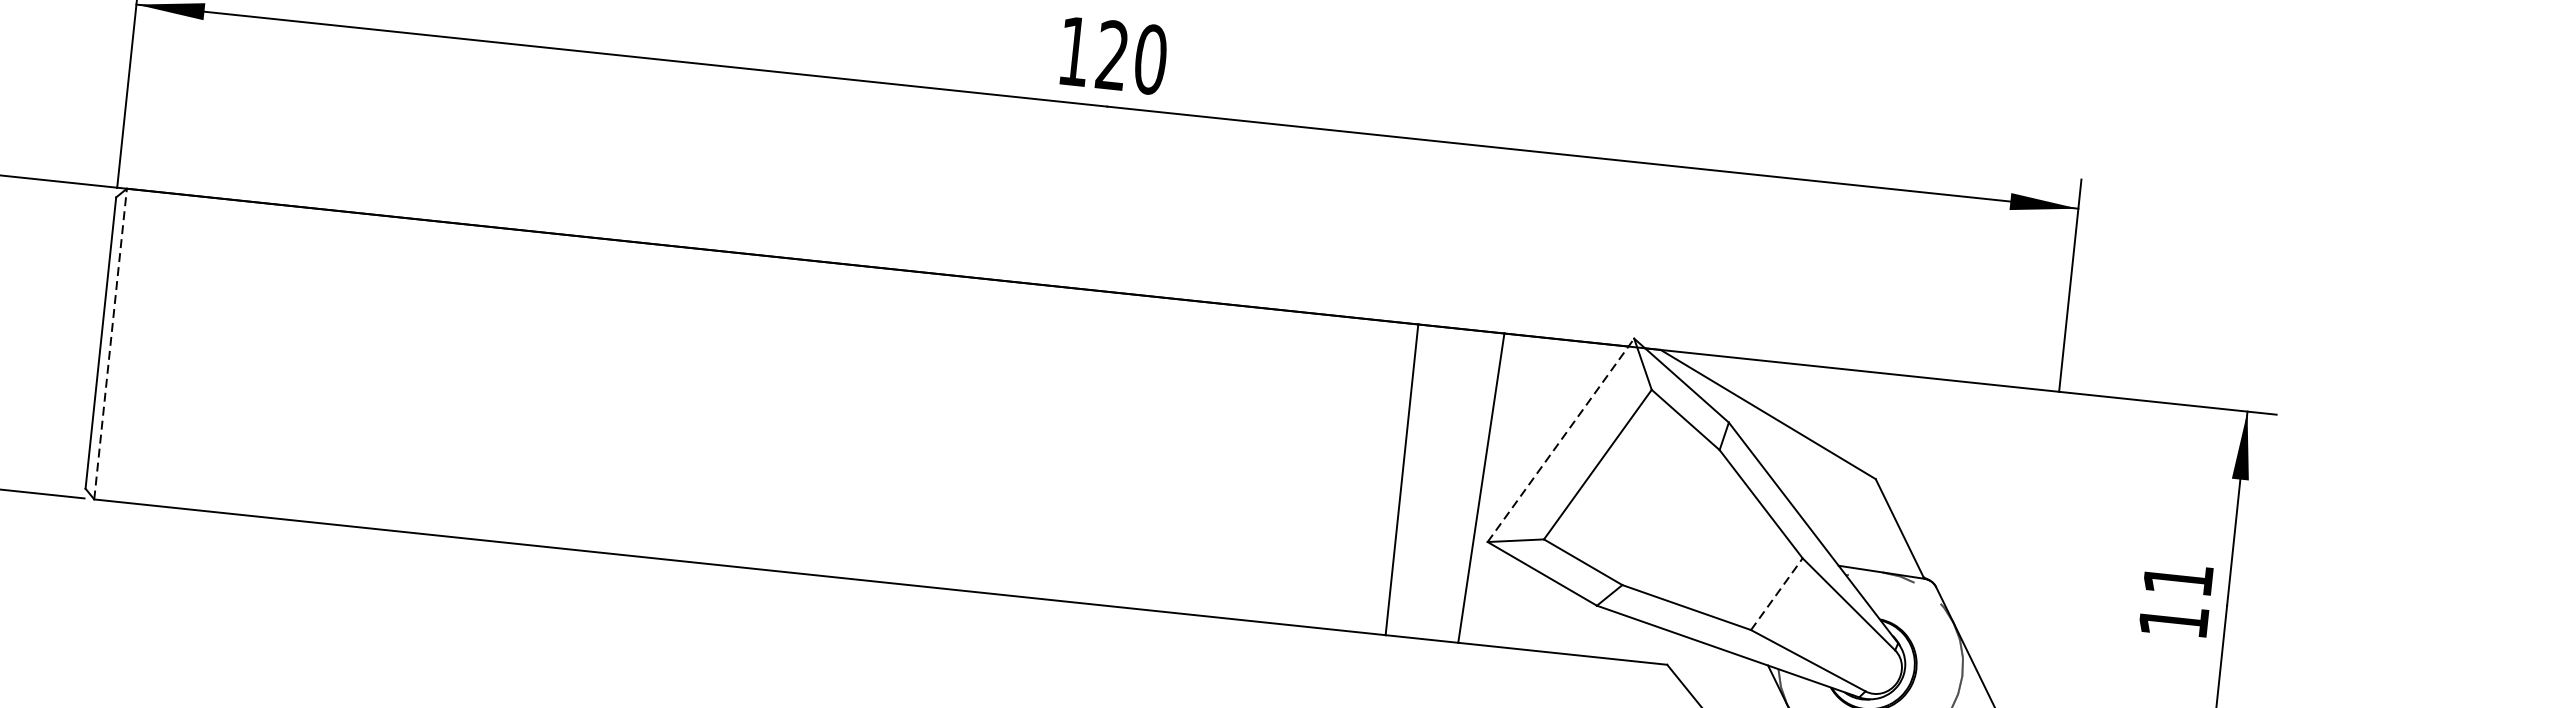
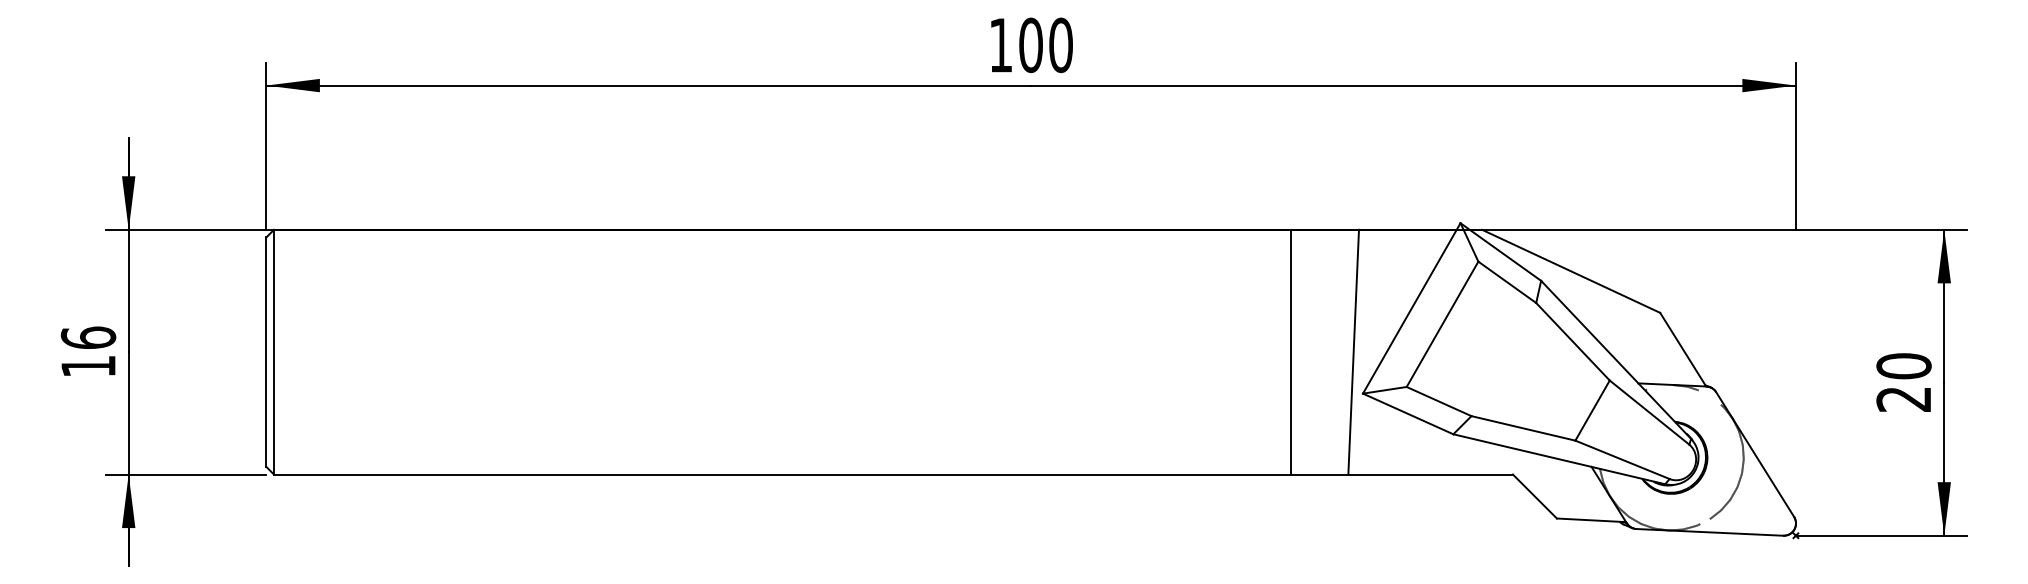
text: (1111, 55) -> (1030, 45), 120 -> 100
line: (111, 343) -> (274, 351), dashed -> solid
line: (1561, 439) -> (1412, 307), dashed -> solid
line: (1776, 594) -> (1592, 410), dashed -> solid
text: (2175, 600) -> (1903, 382), 11 -> 20

